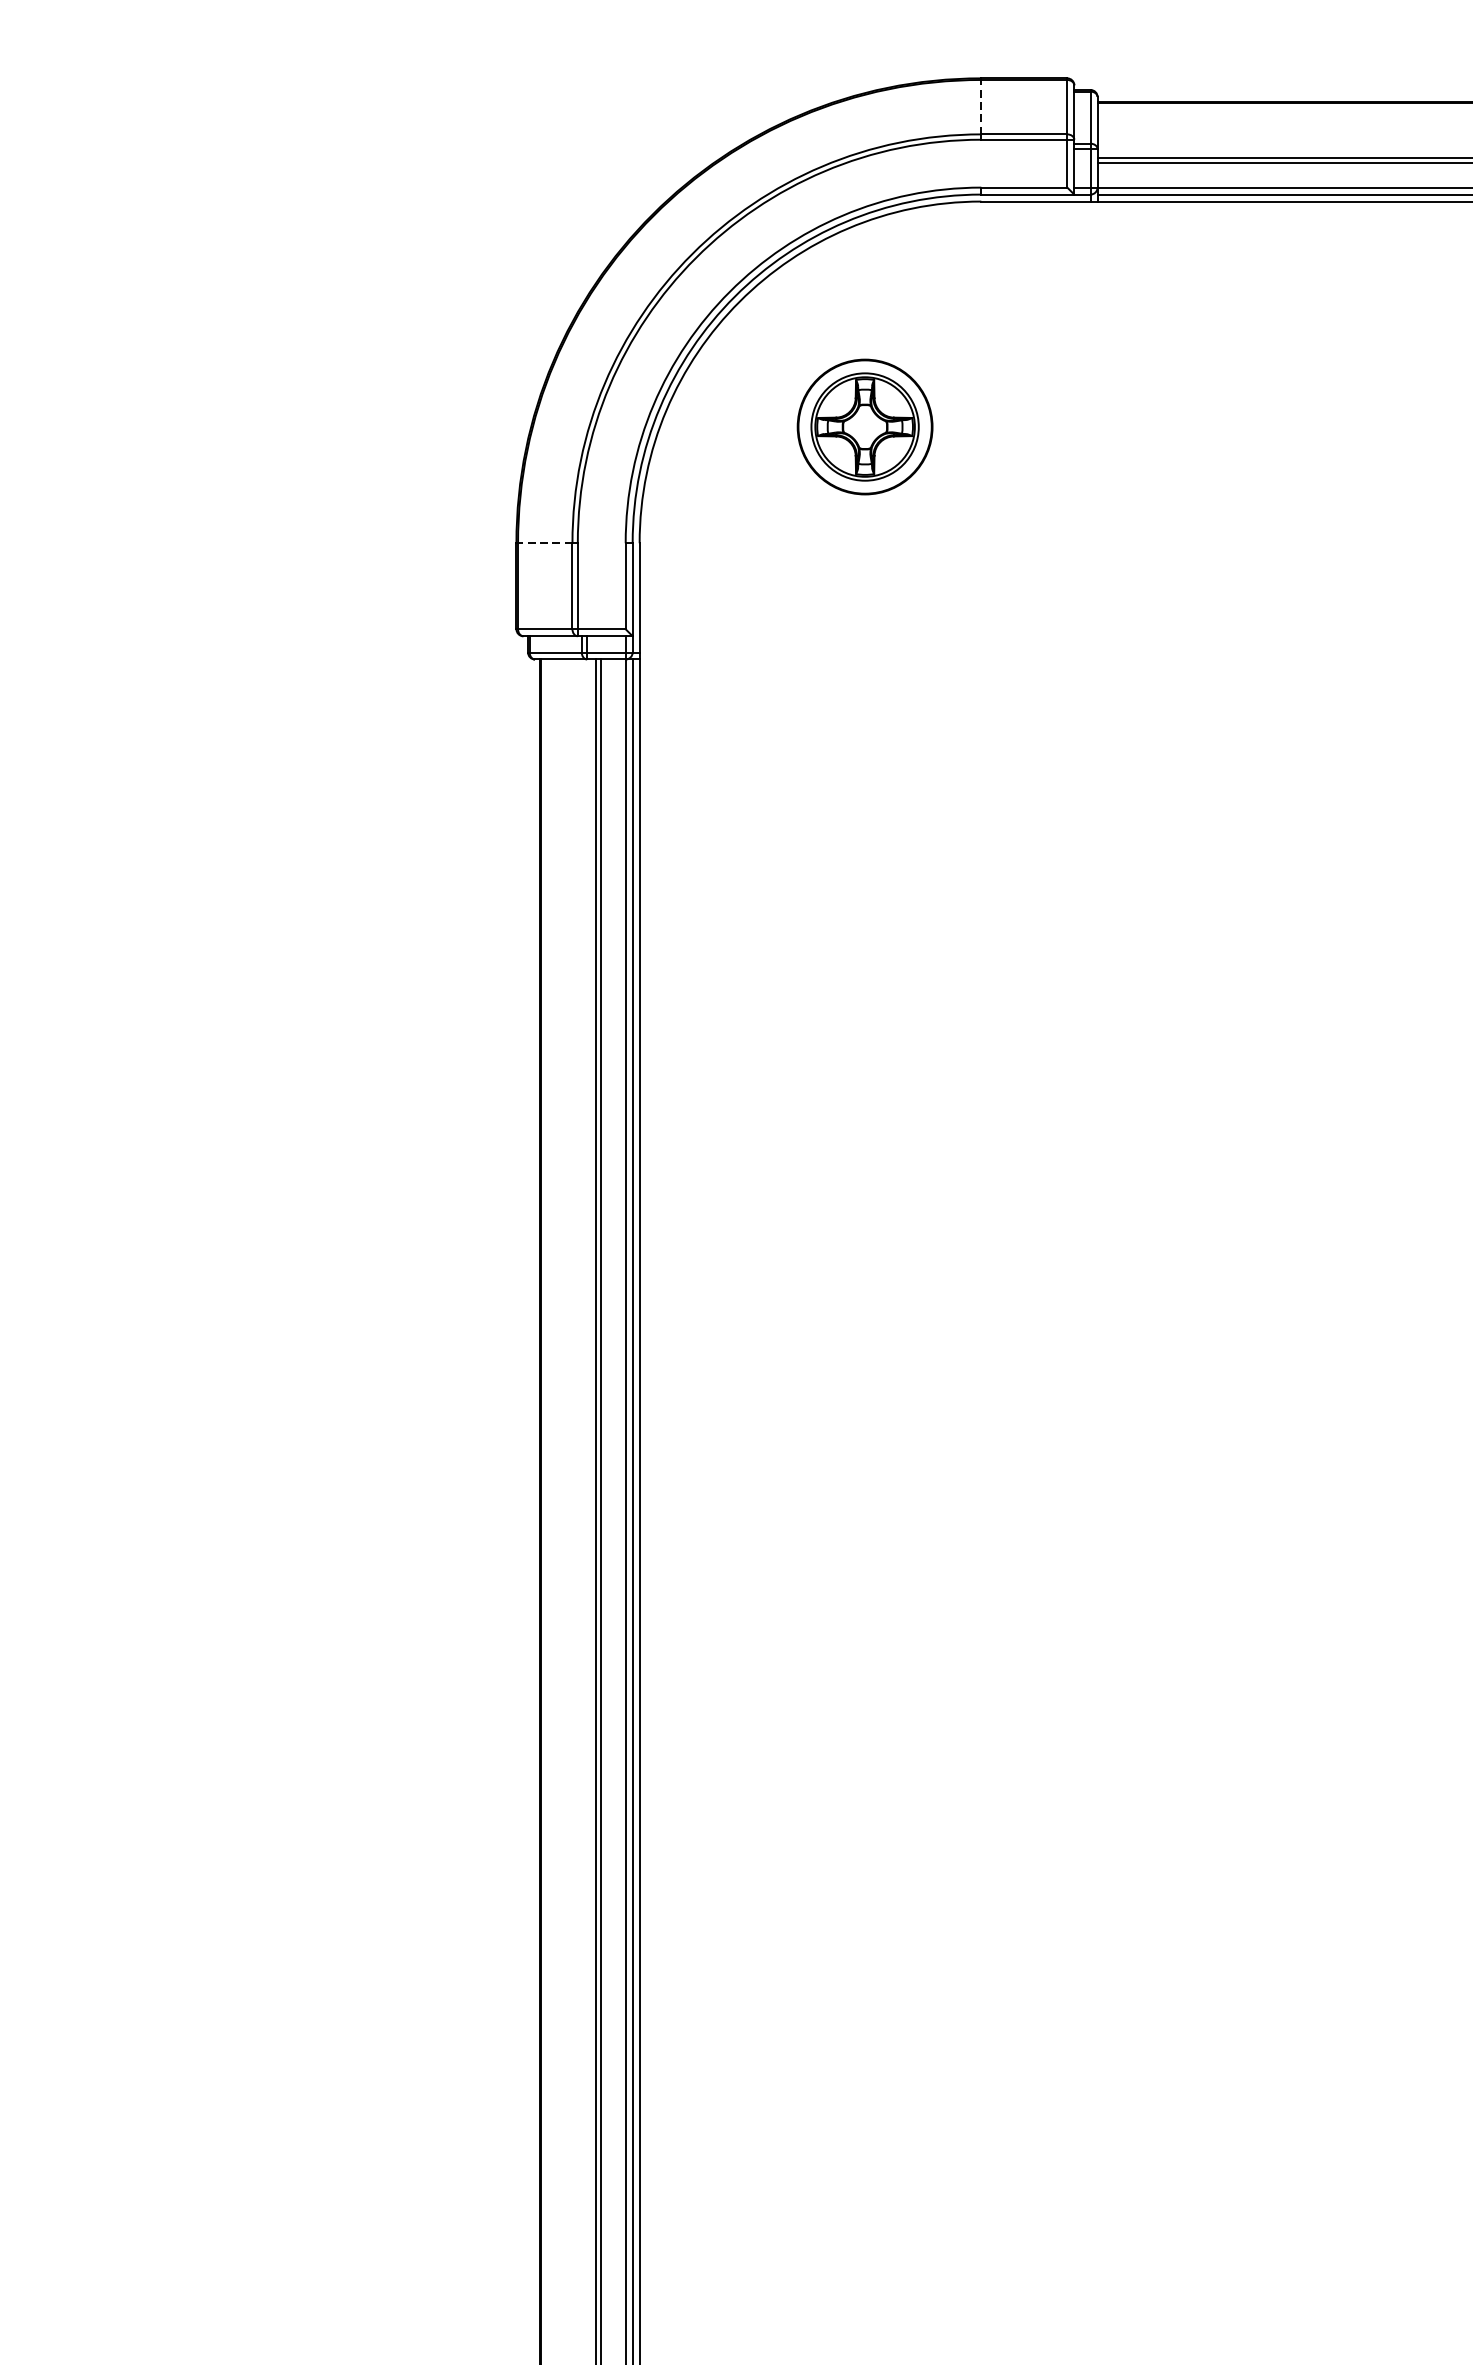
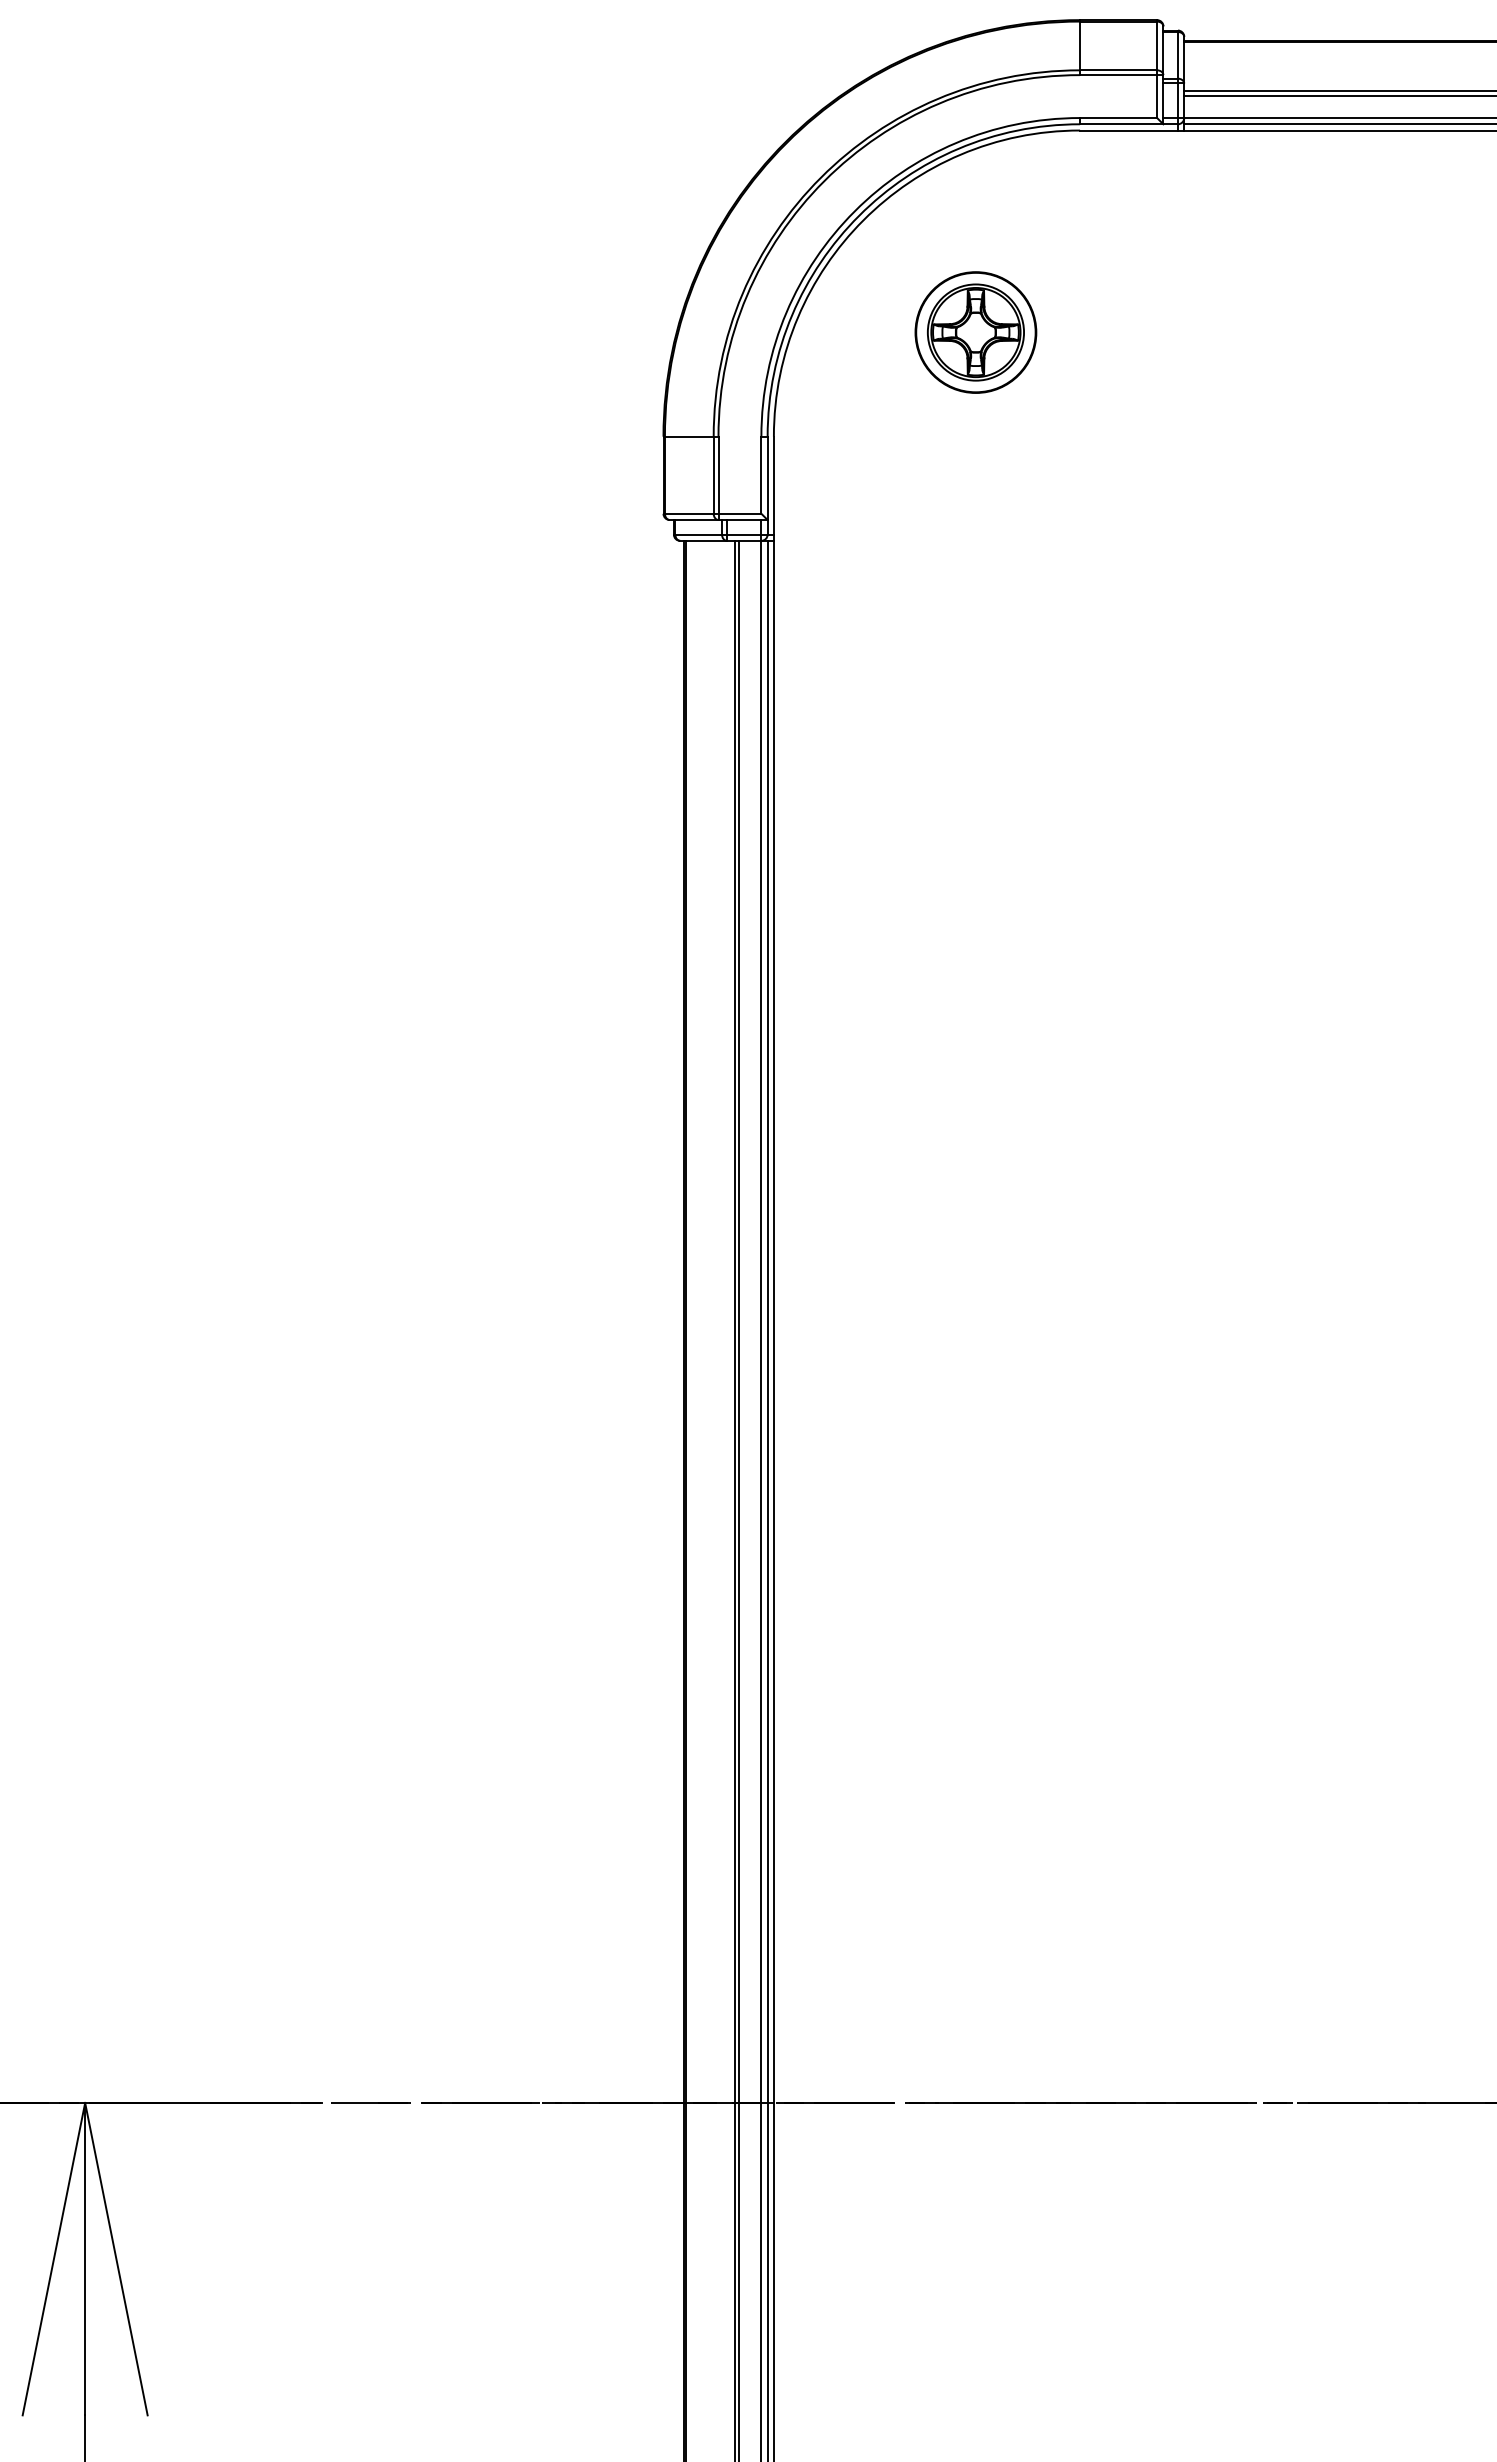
line: (981, 106) -> (1080, 45), dashed -> solid
line: (544, 543) -> (688, 436), dashed -> solid

